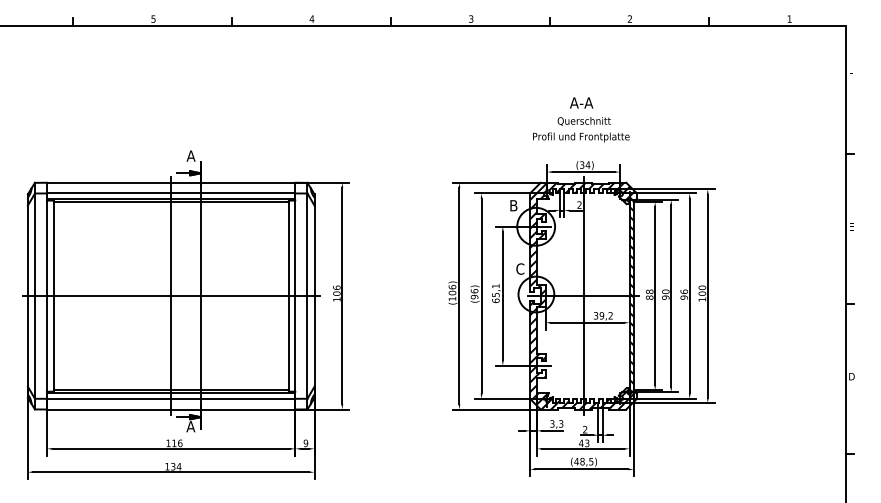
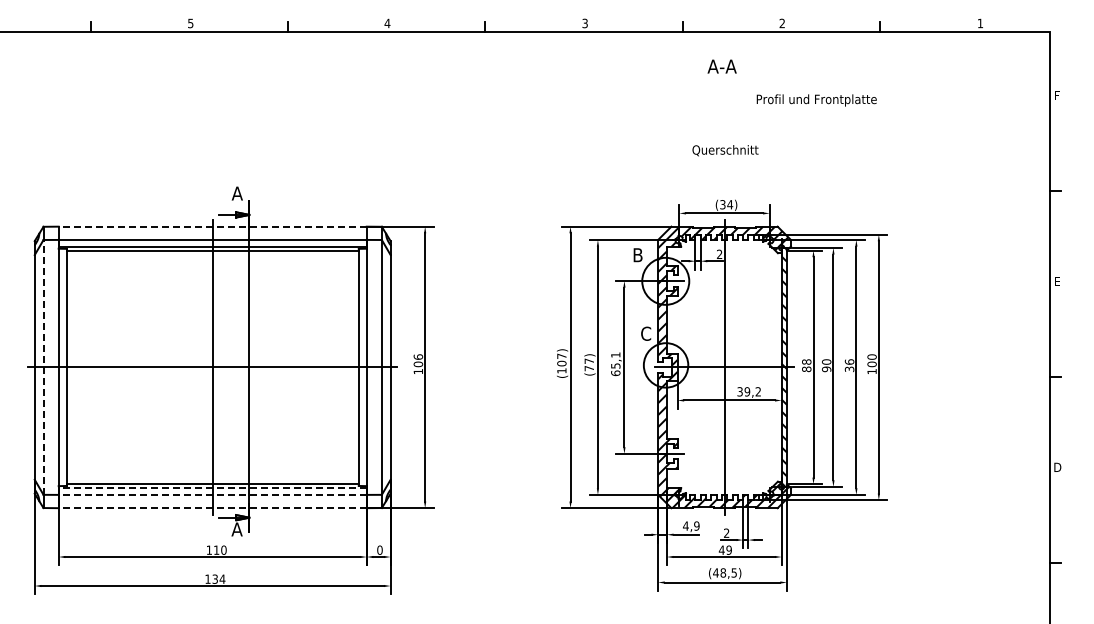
text: (581, 102) -> (721, 66), moved
text: (581, 137) -> (816, 100), moved
line: (171, 182) -> (212, 226), solid -> dashed
text: (452, 287) -> (561, 356), (106) -> (107)
text: (474, 293) -> (589, 364), (96) -> (77)
line: (34, 295) -> (43, 366), solid -> dashed
text: (684, 297) -> (849, 369), 96 -> 36
line: (171, 393) -> (212, 488), solid -> dashed
line: (171, 398) -> (212, 494), solid -> dashed
line: (171, 409) -> (212, 508), solid -> dashed
text: (556, 423) -> (691, 525), 3,3 -> 4,9
text: (179, 442) -> (223, 549), 116 -> 110
text: (305, 442) -> (379, 549), 9 -> 0
text: (586, 442) -> (728, 549), 43 -> 49

